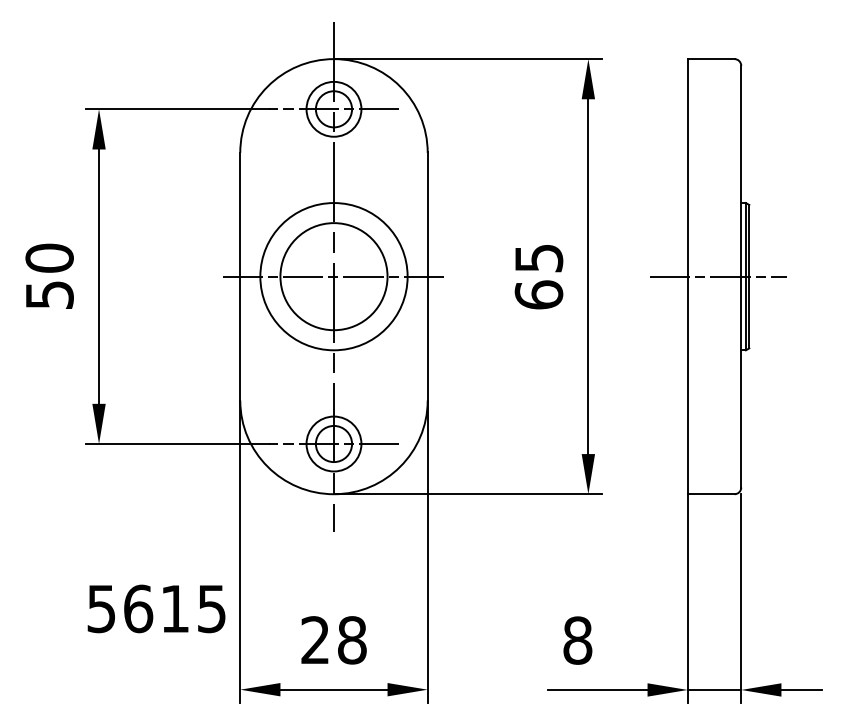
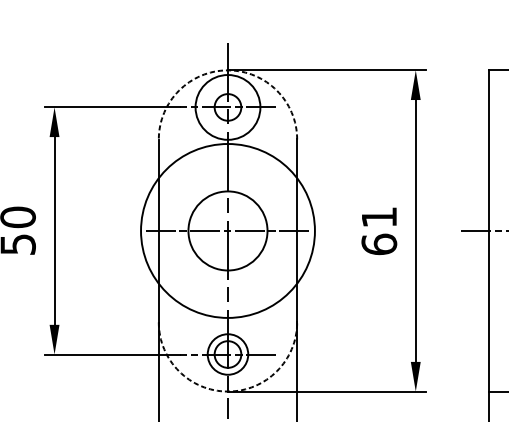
arc: (333, 59) -> (227, 70), solid -> dashed
circle: (333, 108) -> (227, 106), size x1.6
text: (539, 258) -> (379, 217), 65 -> 61
circle: (333, 276) -> (227, 230), size x1.6
arc: (333, 494) -> (227, 391), solid -> dashed

